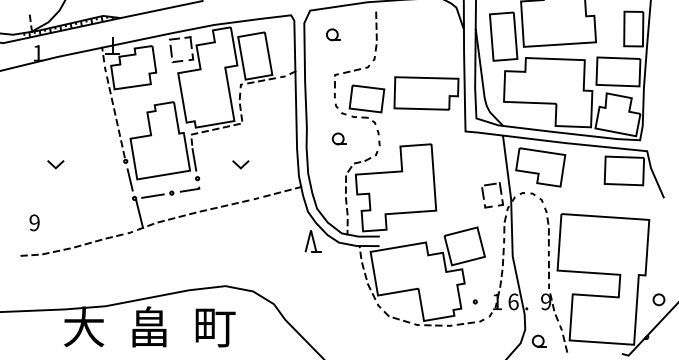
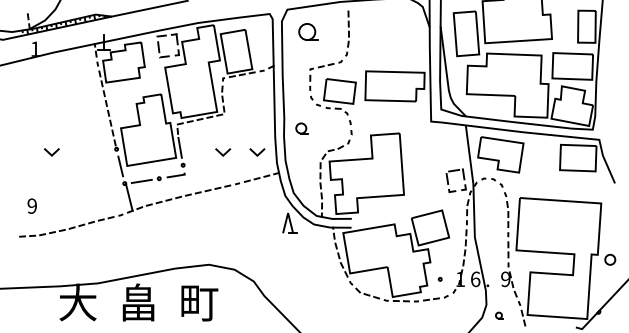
part: (333, 34) -> (308, 31), size x1.6
part: (338, 138) -> (301, 128), moved
line: (276, 165) -> (256, 153), added
circle: (658, 299) -> (609, 259), moved
part: (539, 340) -> (499, 315), size x0.6

